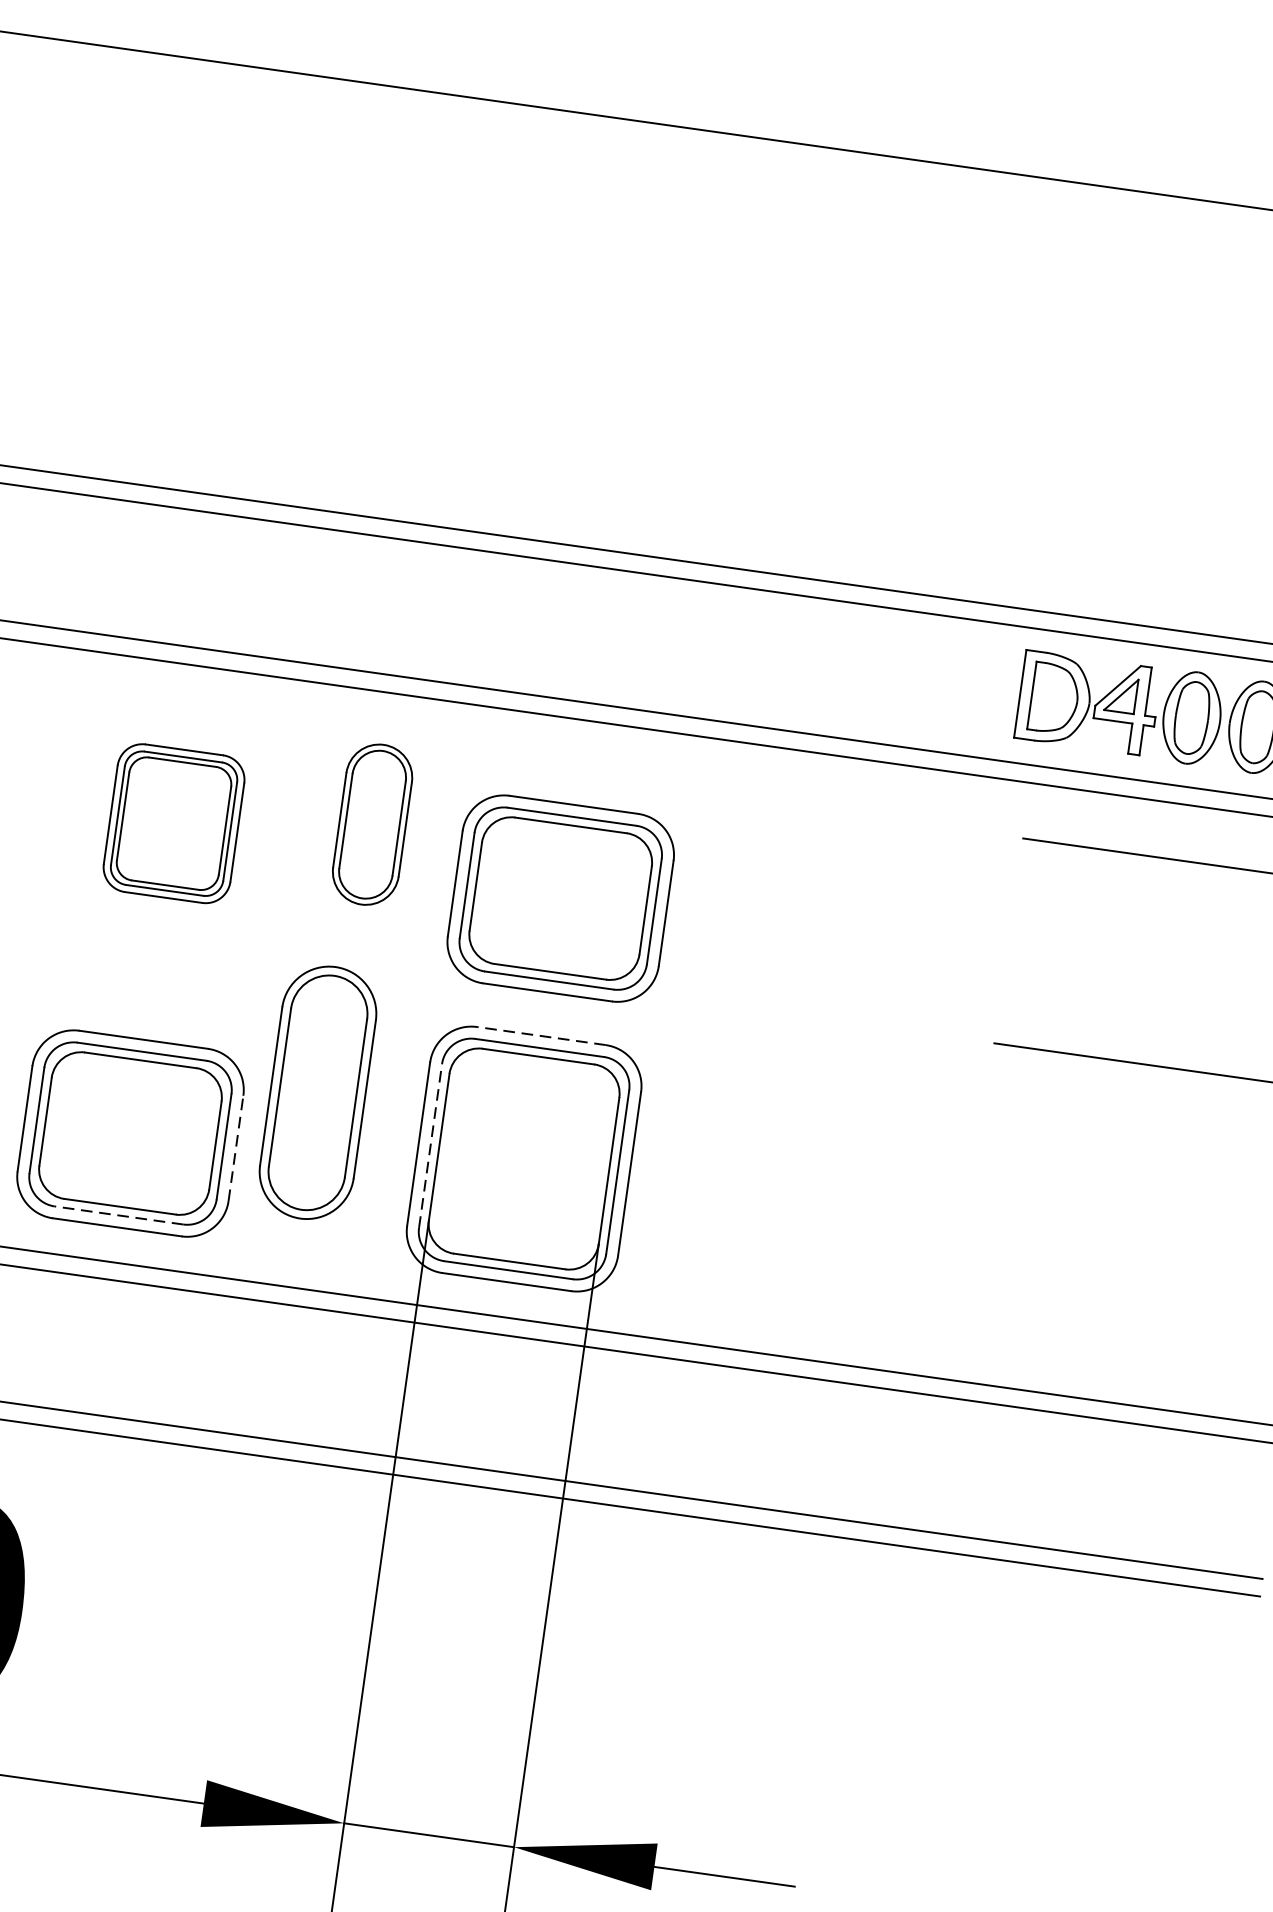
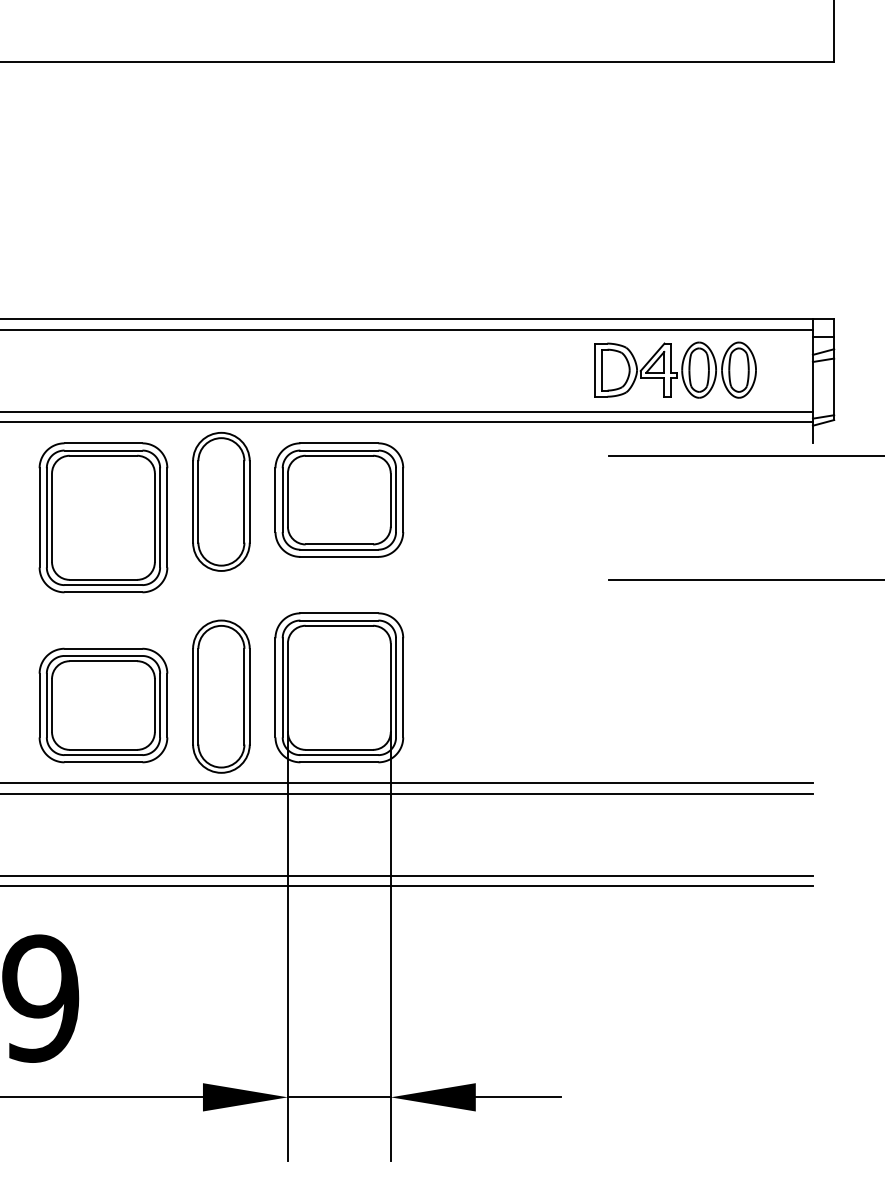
part: (174, 823) -> (103, 517), size x1.67
part: (372, 824) -> (221, 501), size x1.43
part: (561, 897) -> (339, 499), moved
line: (541, 1036) -> (339, 613), dashed -> solid
part: (318, 1092) -> (221, 696), moved
line: (430, 1145) -> (282, 687), dashed -> solid
line: (236, 1148) -> (167, 705), dashed -> solid
line: (118, 1216) -> (103, 755), dashed -> solid

